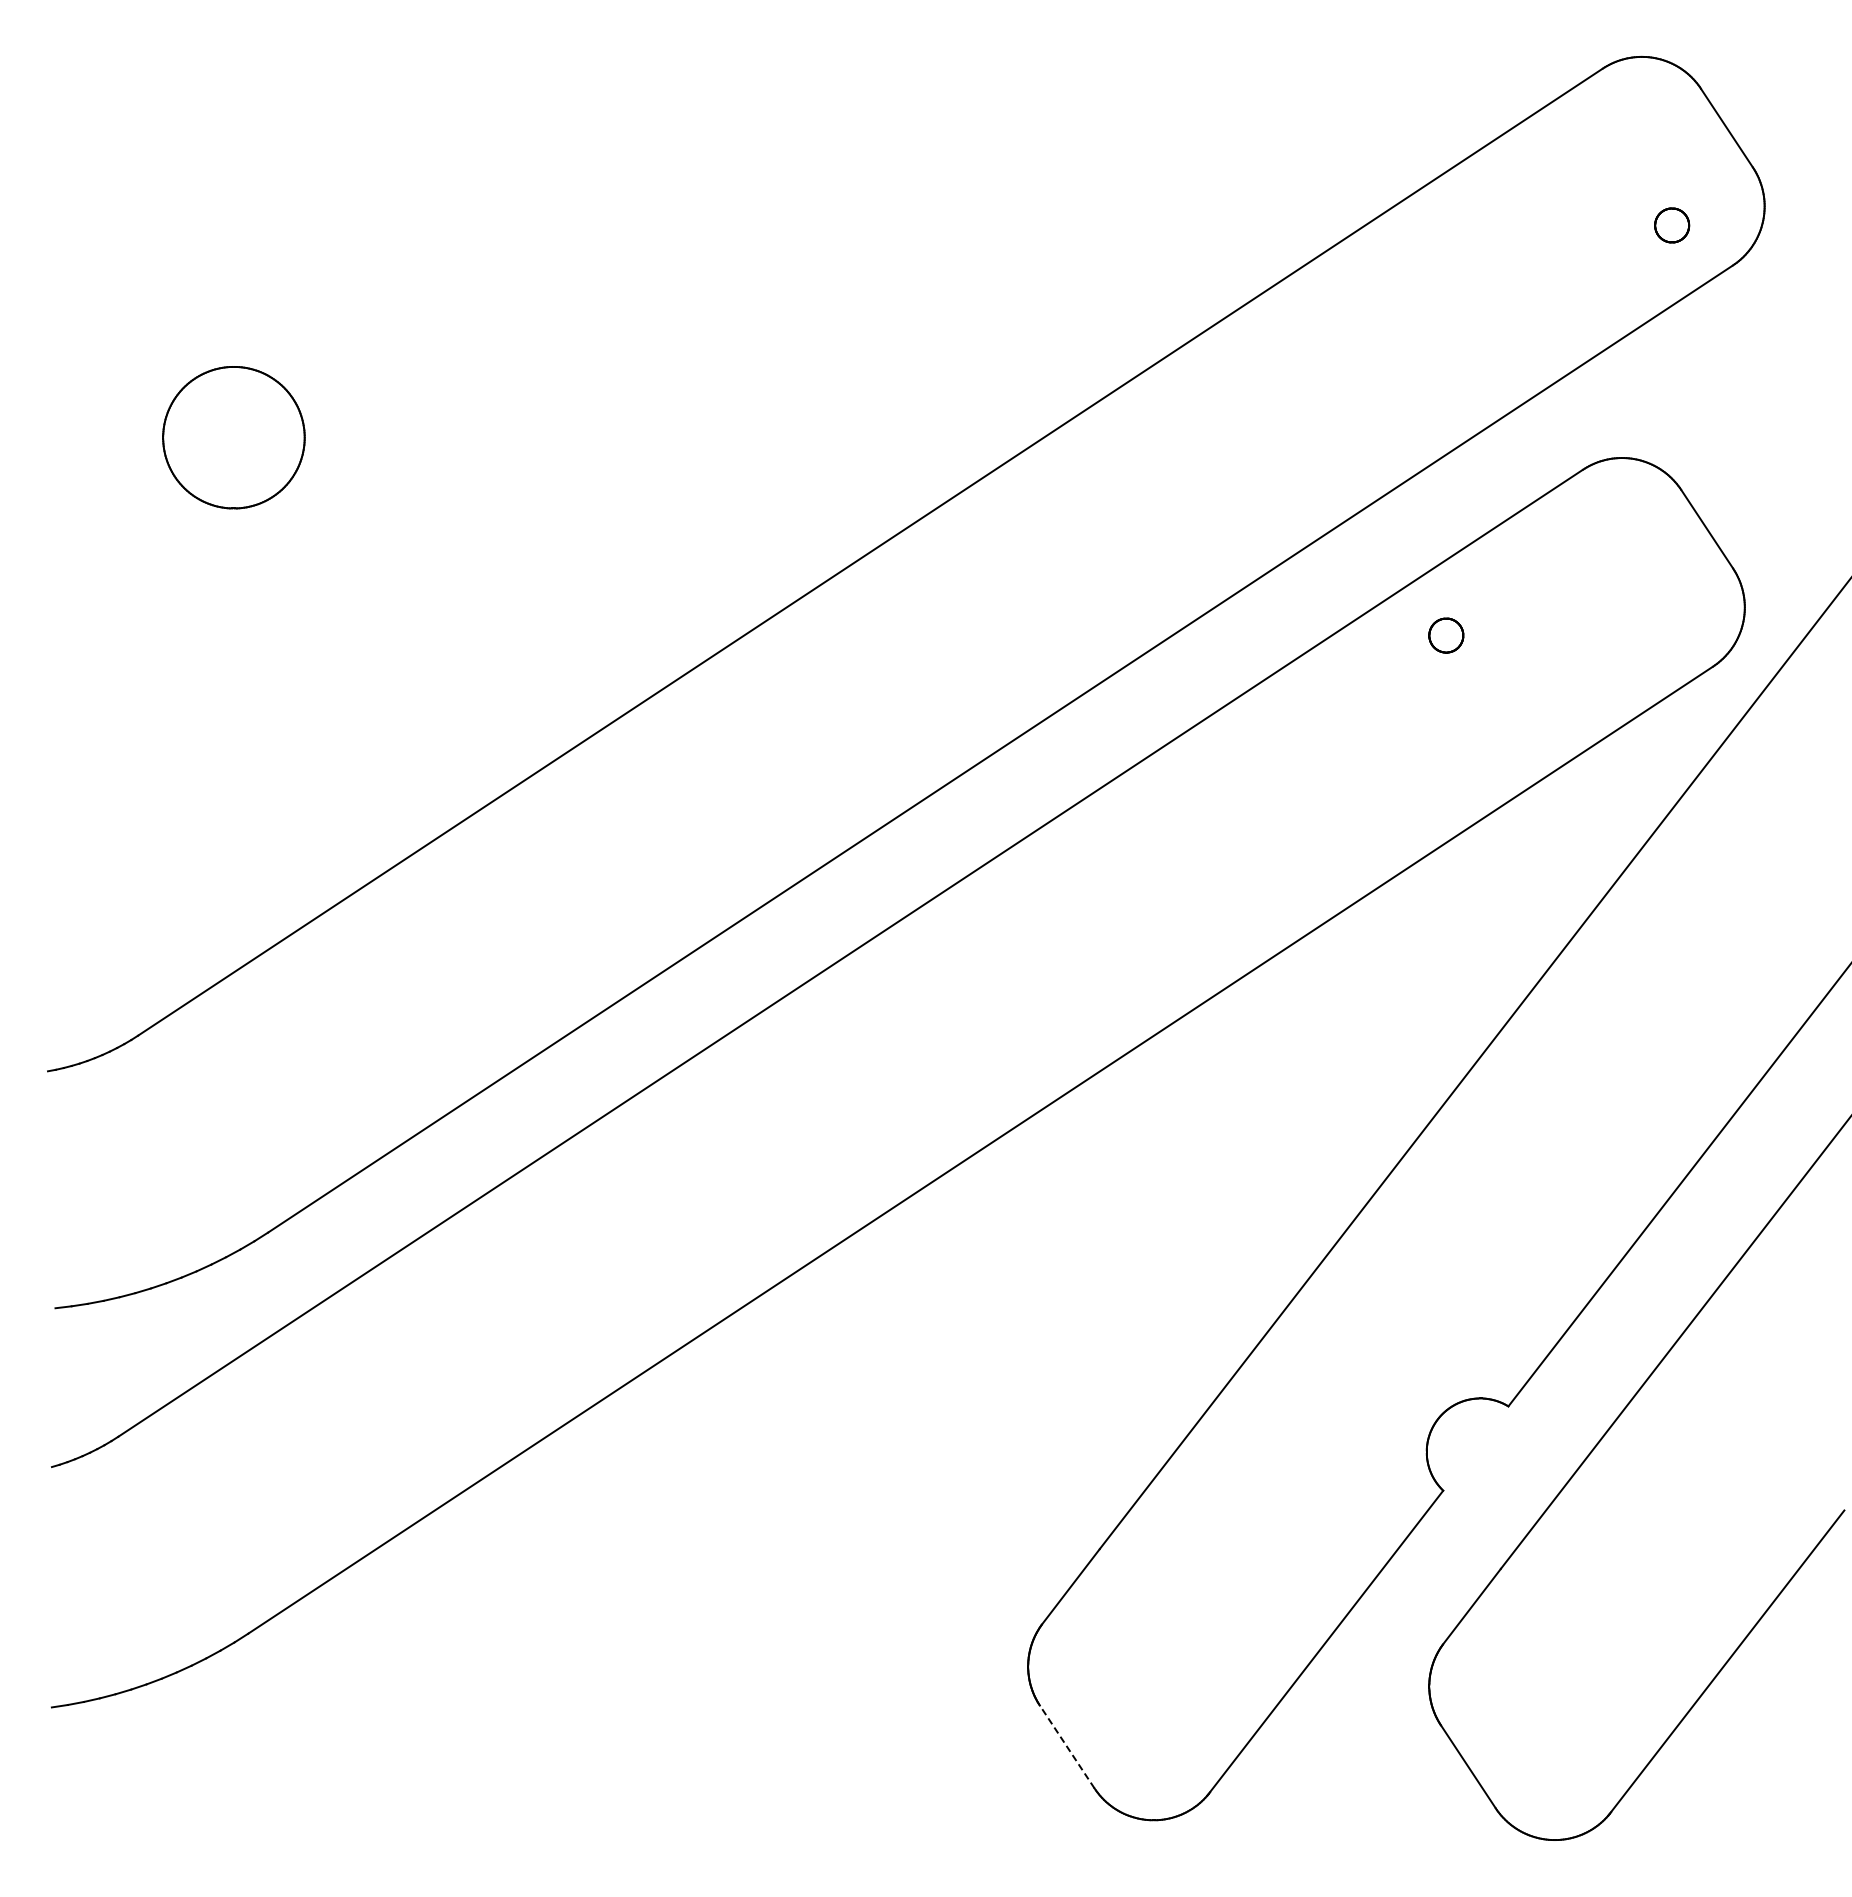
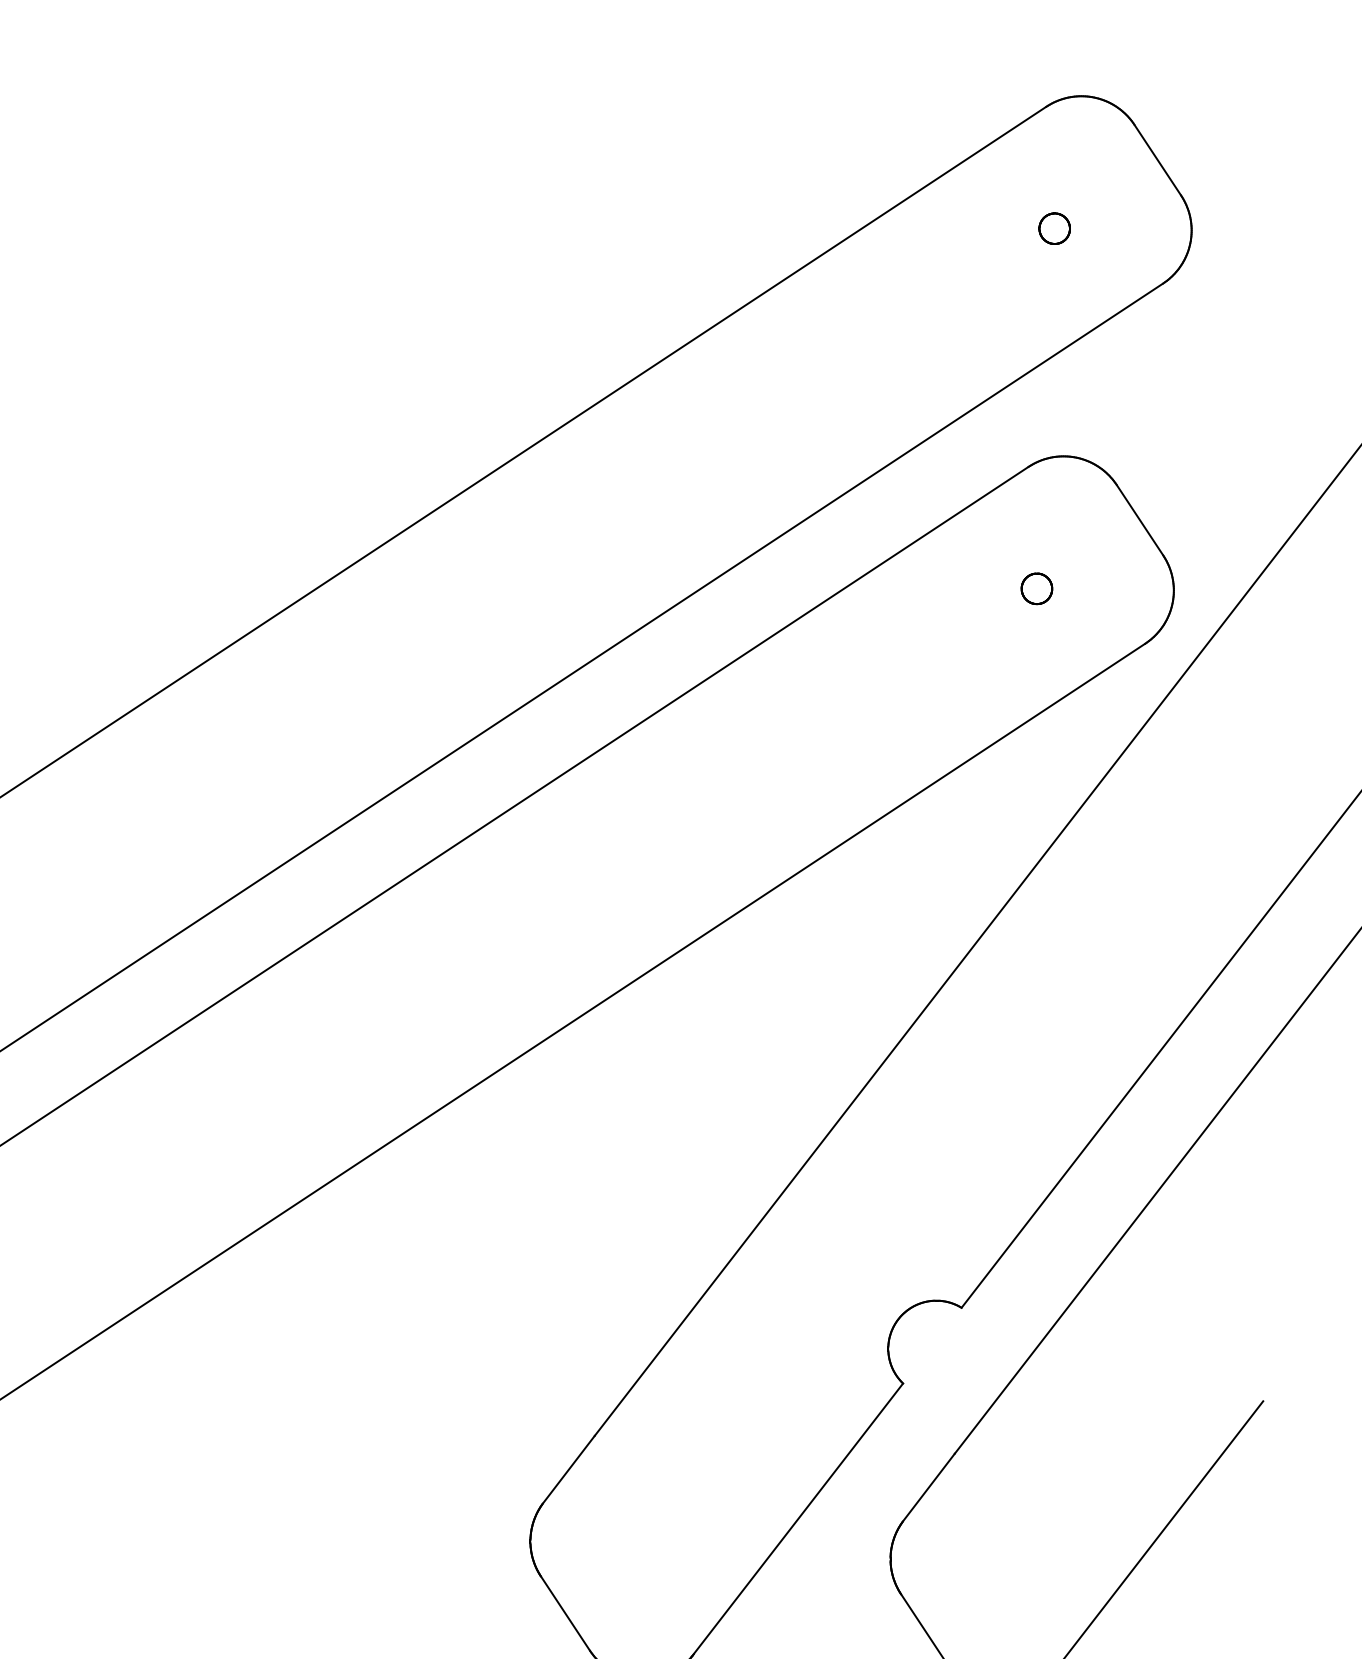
part: (1672, 225) -> (1055, 228), moved
part: (1446, 635) -> (1037, 588), moved
line: (1067, 1747) -> (565, 1614), dashed -> solid

